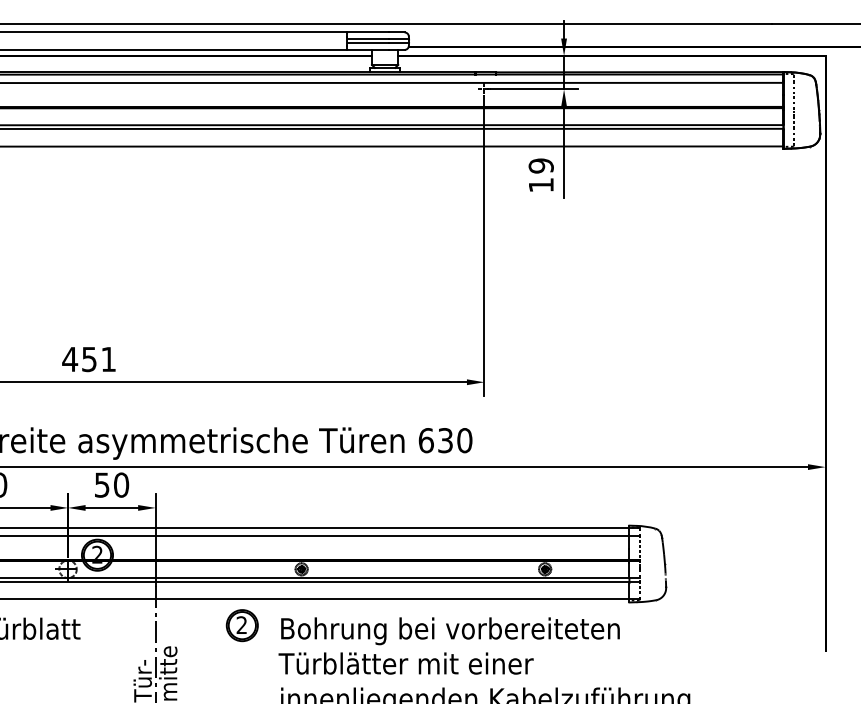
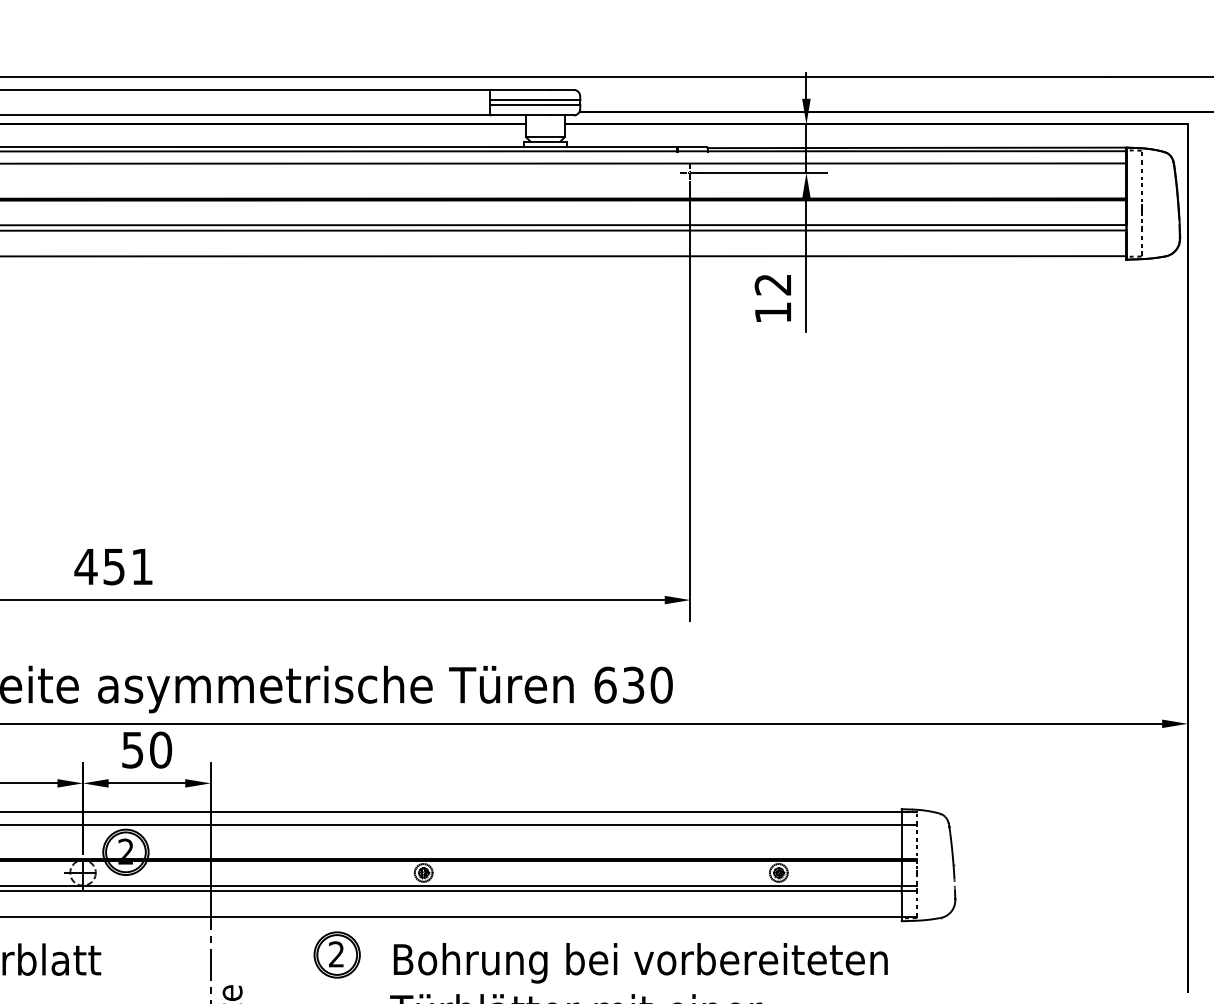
text: (540, 165) -> (772, 283), 19 -> 12

